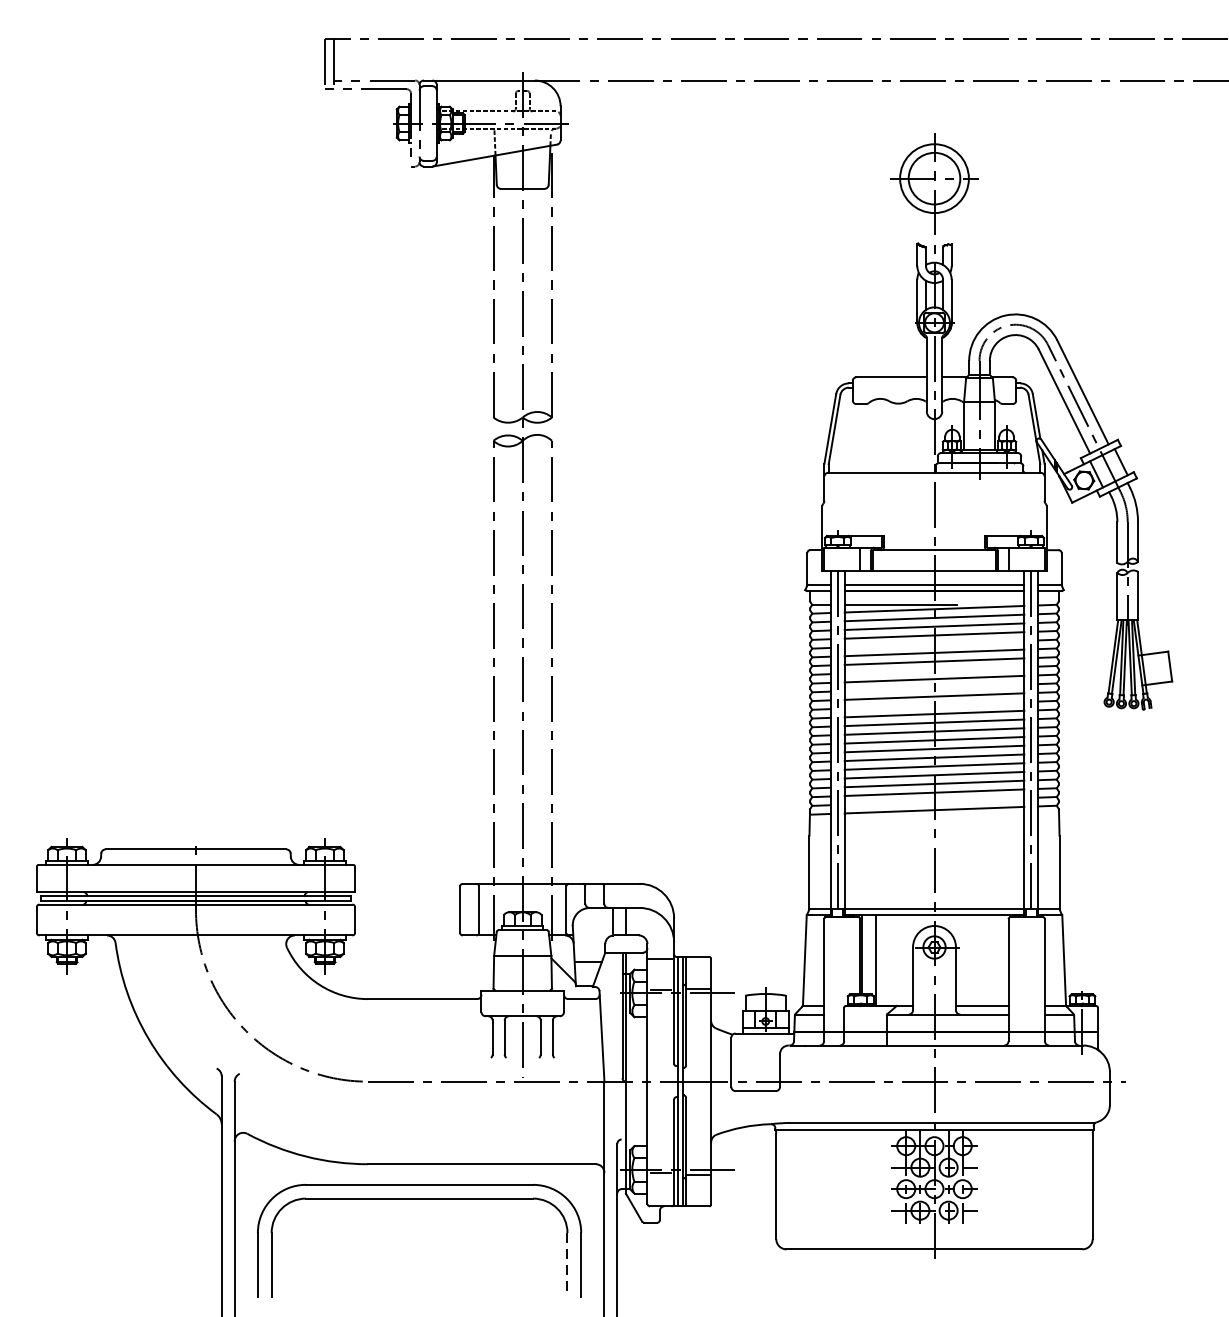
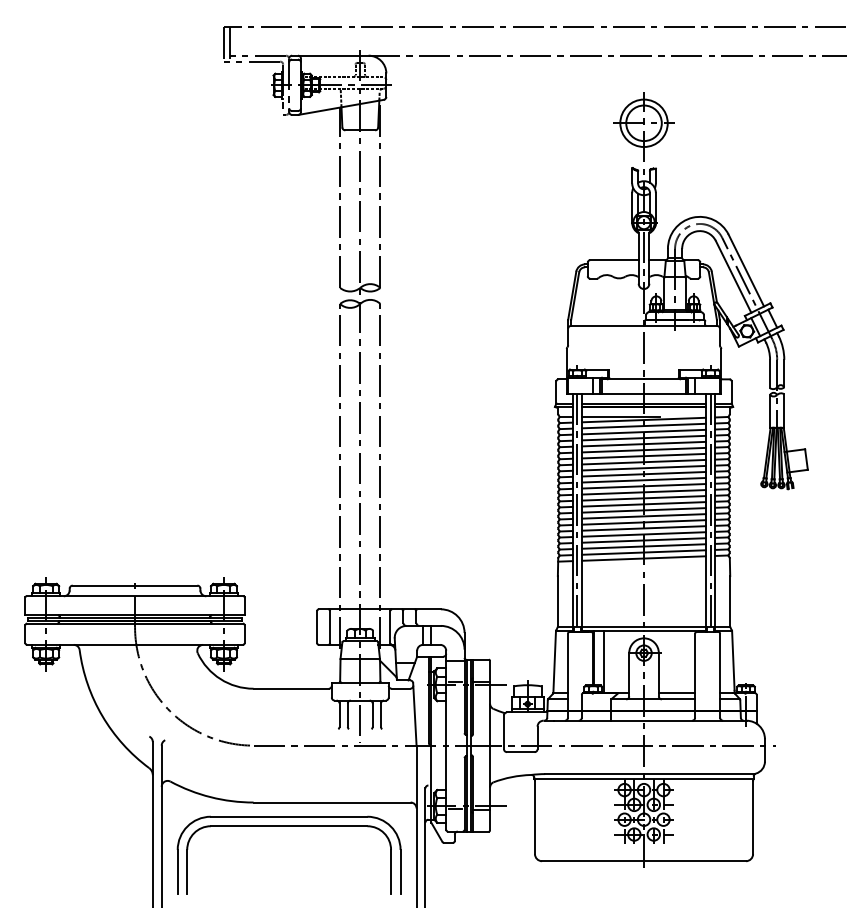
line: (933, 643) -> (643, 443), added
line: (933, 669) -> (643, 461), added
line: (933, 688) -> (643, 474), added
line: (933, 705) -> (643, 486), added
line: (933, 801) -> (643, 552), added
line: (568, 1264) -> (391, 871), dashed -> solid

